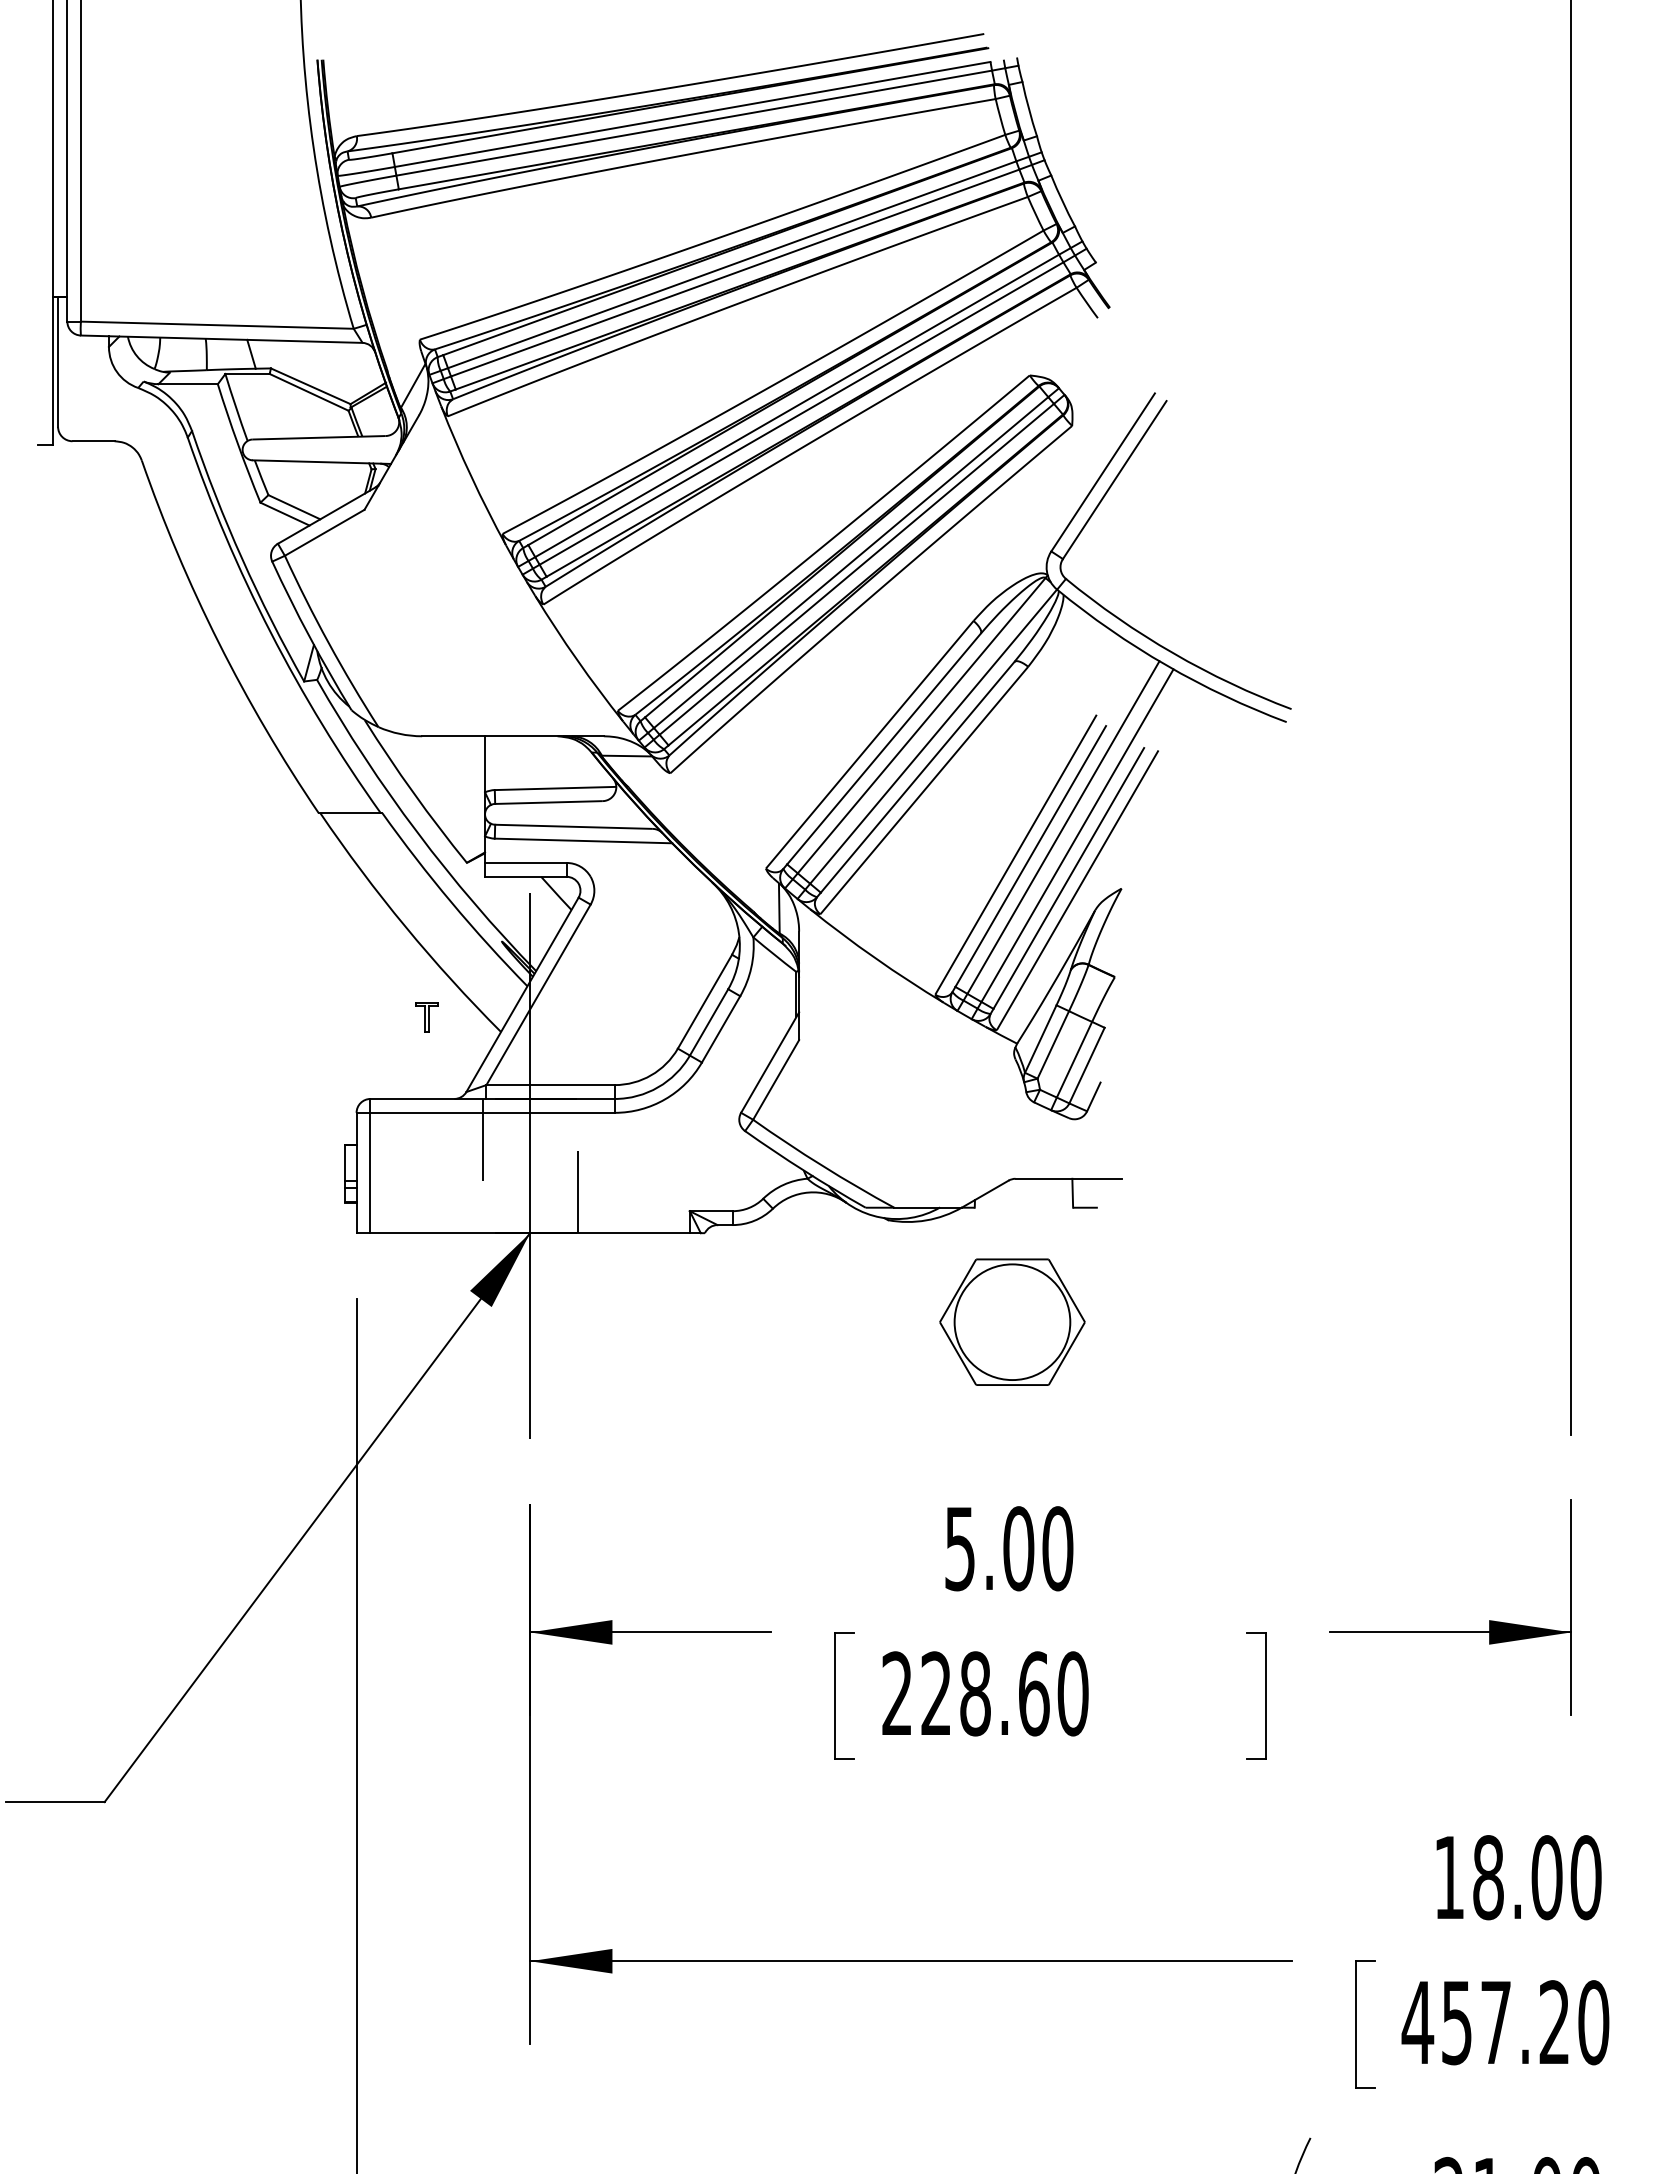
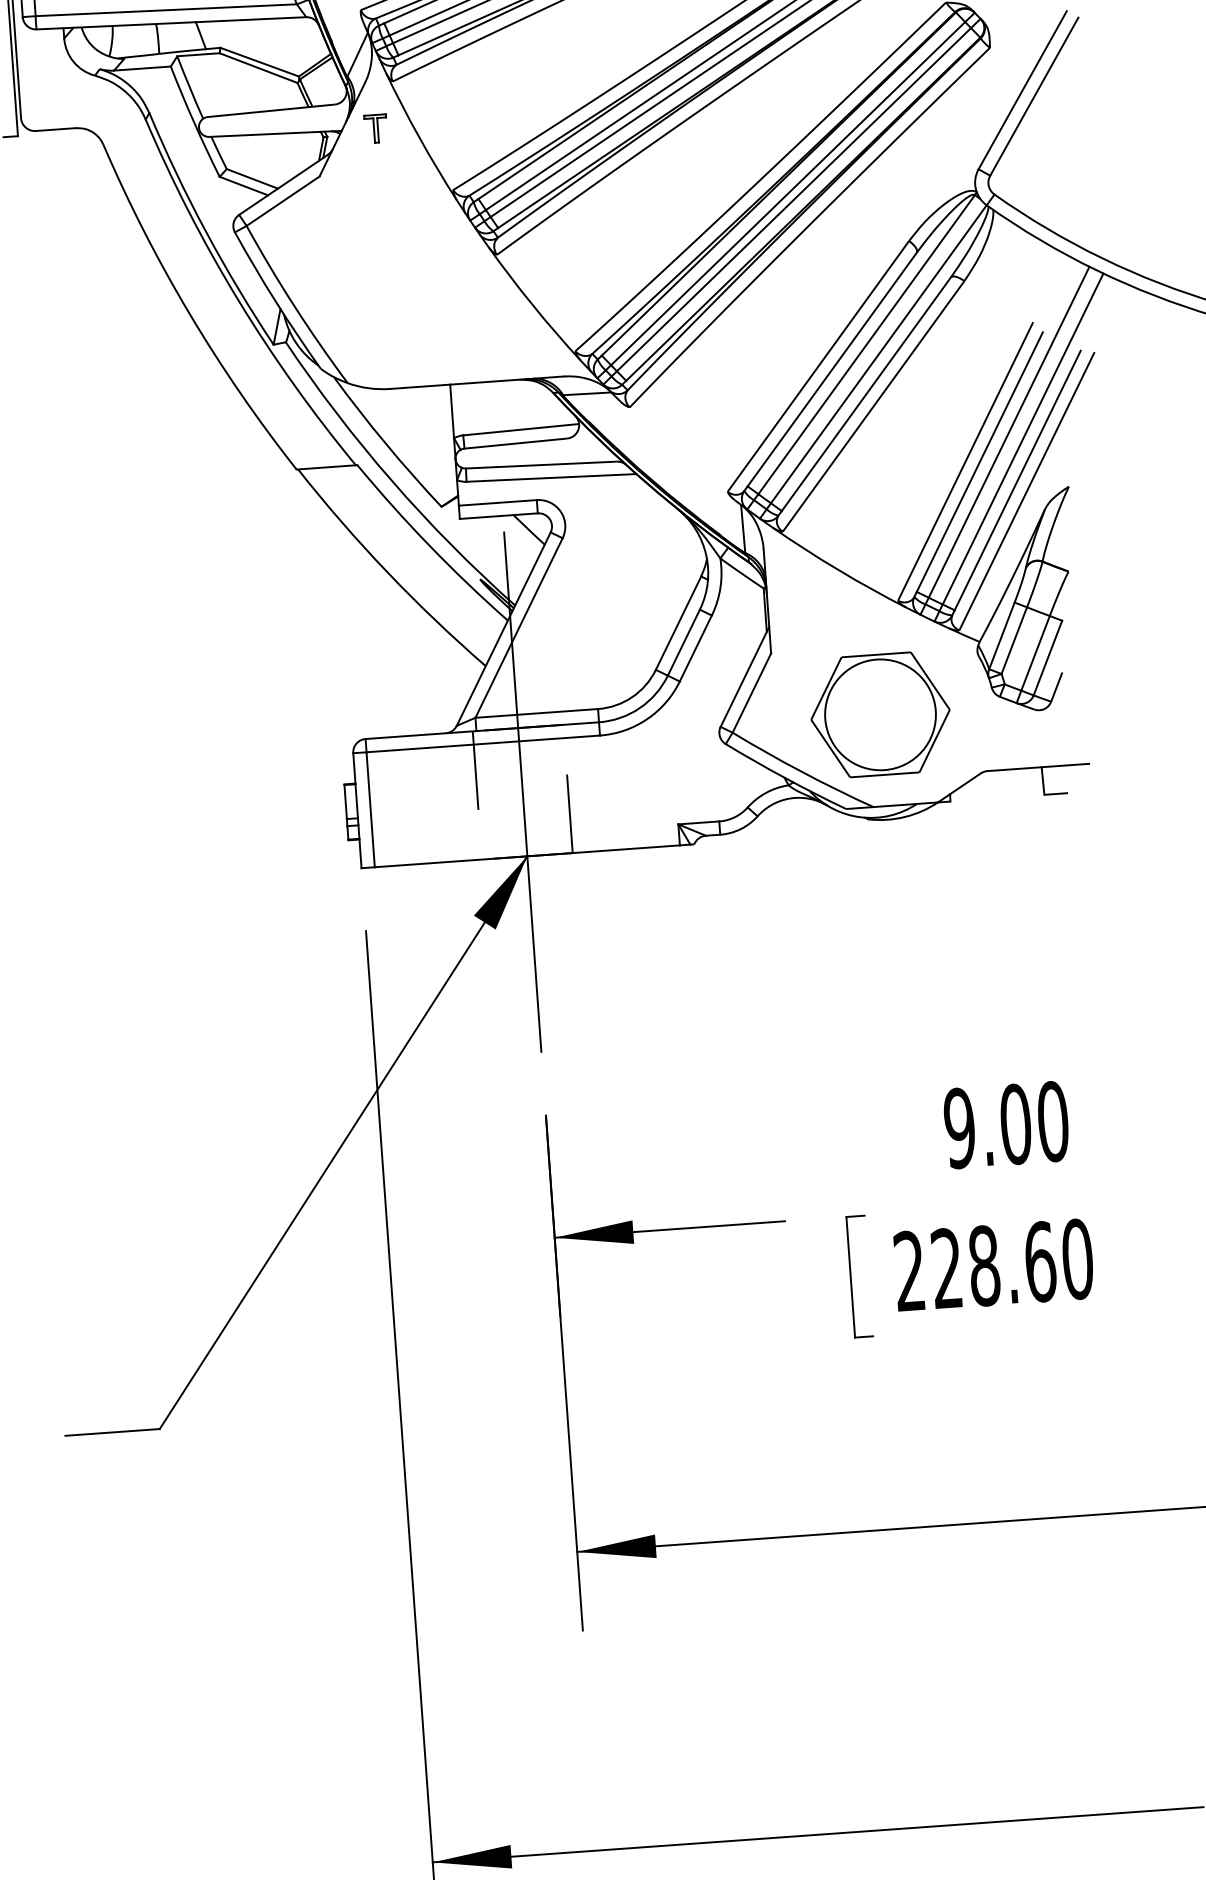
part: (426, 1017) -> (375, 128), moved
part: (1012, 1321) -> (880, 714), moved
text: (959, 1548) -> (959, 1128), 5.00 -> 9.00

